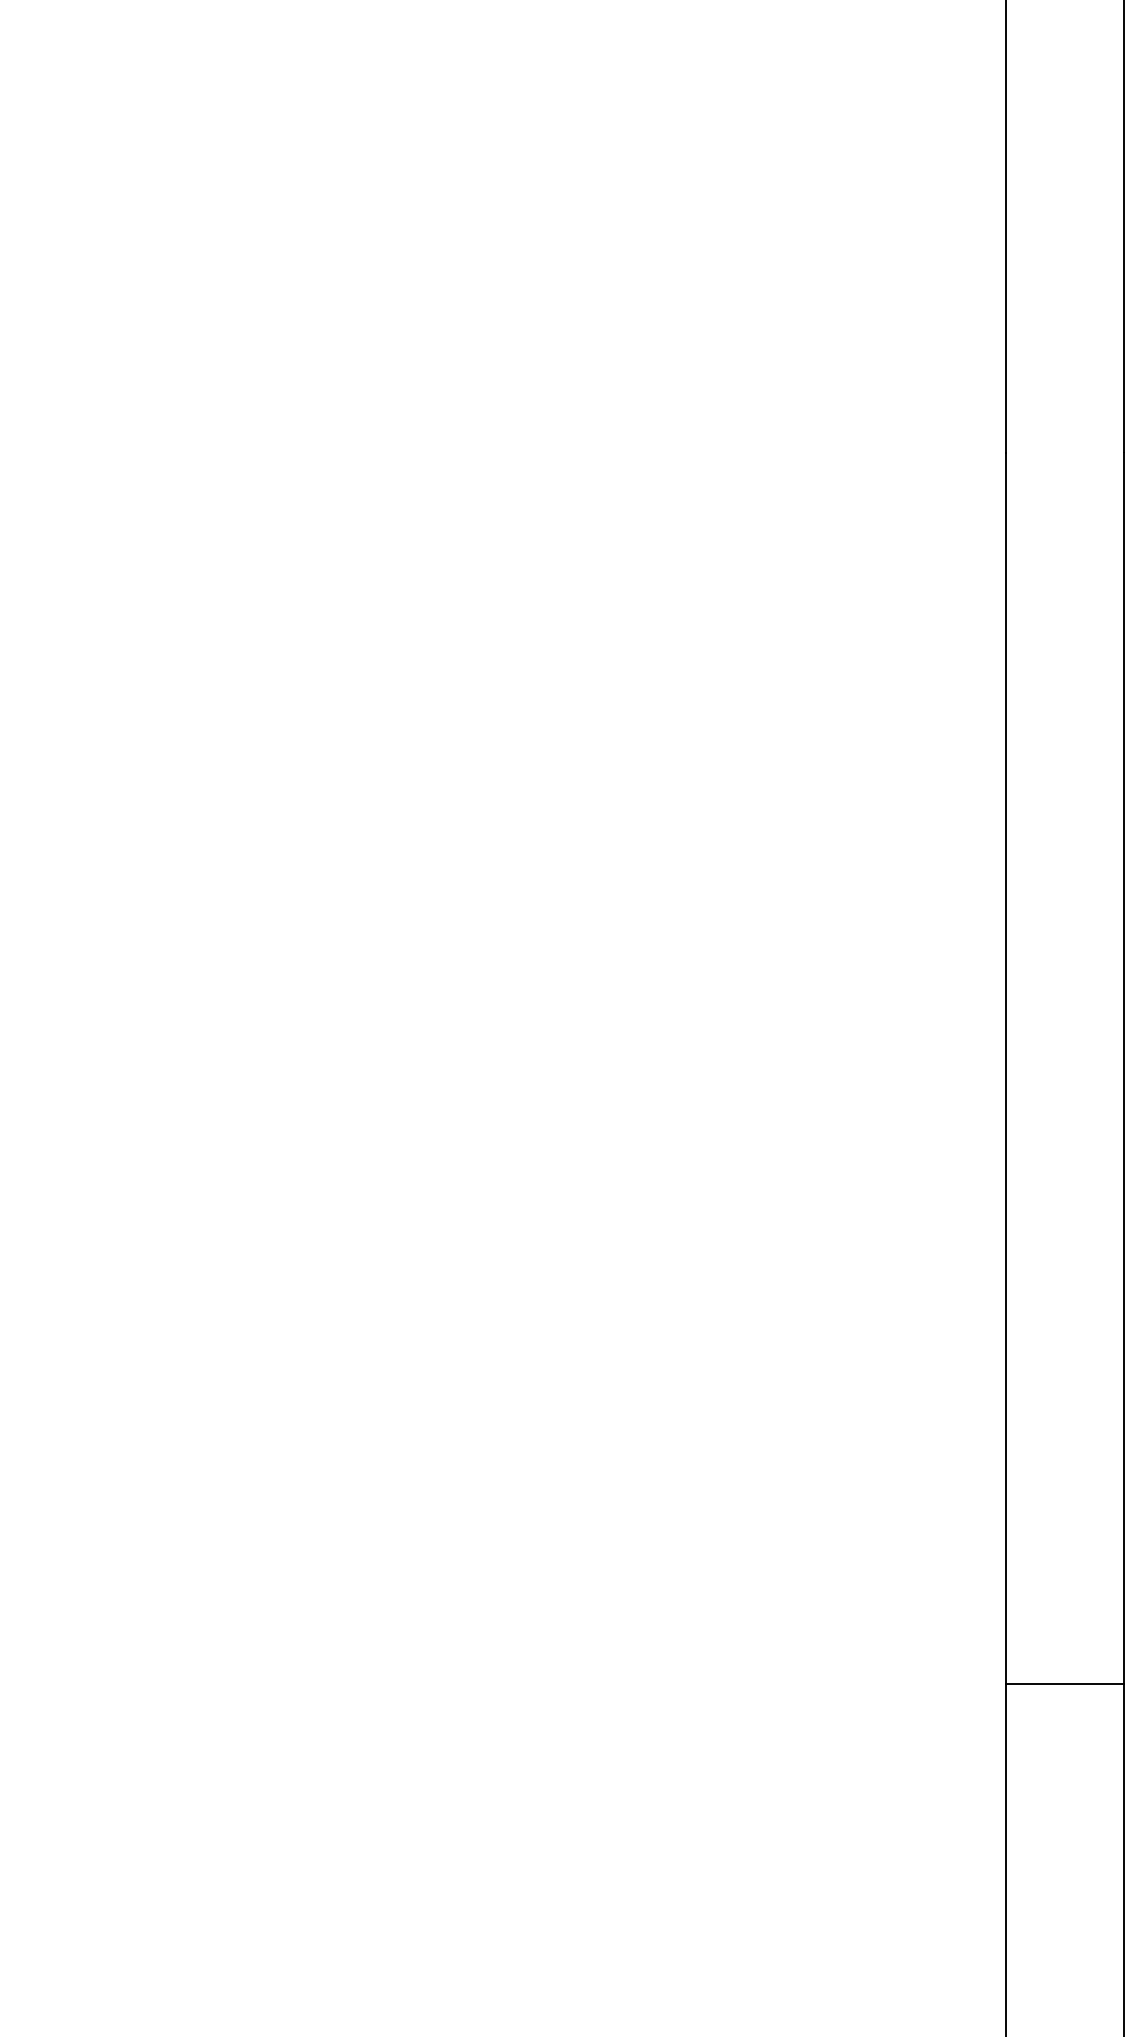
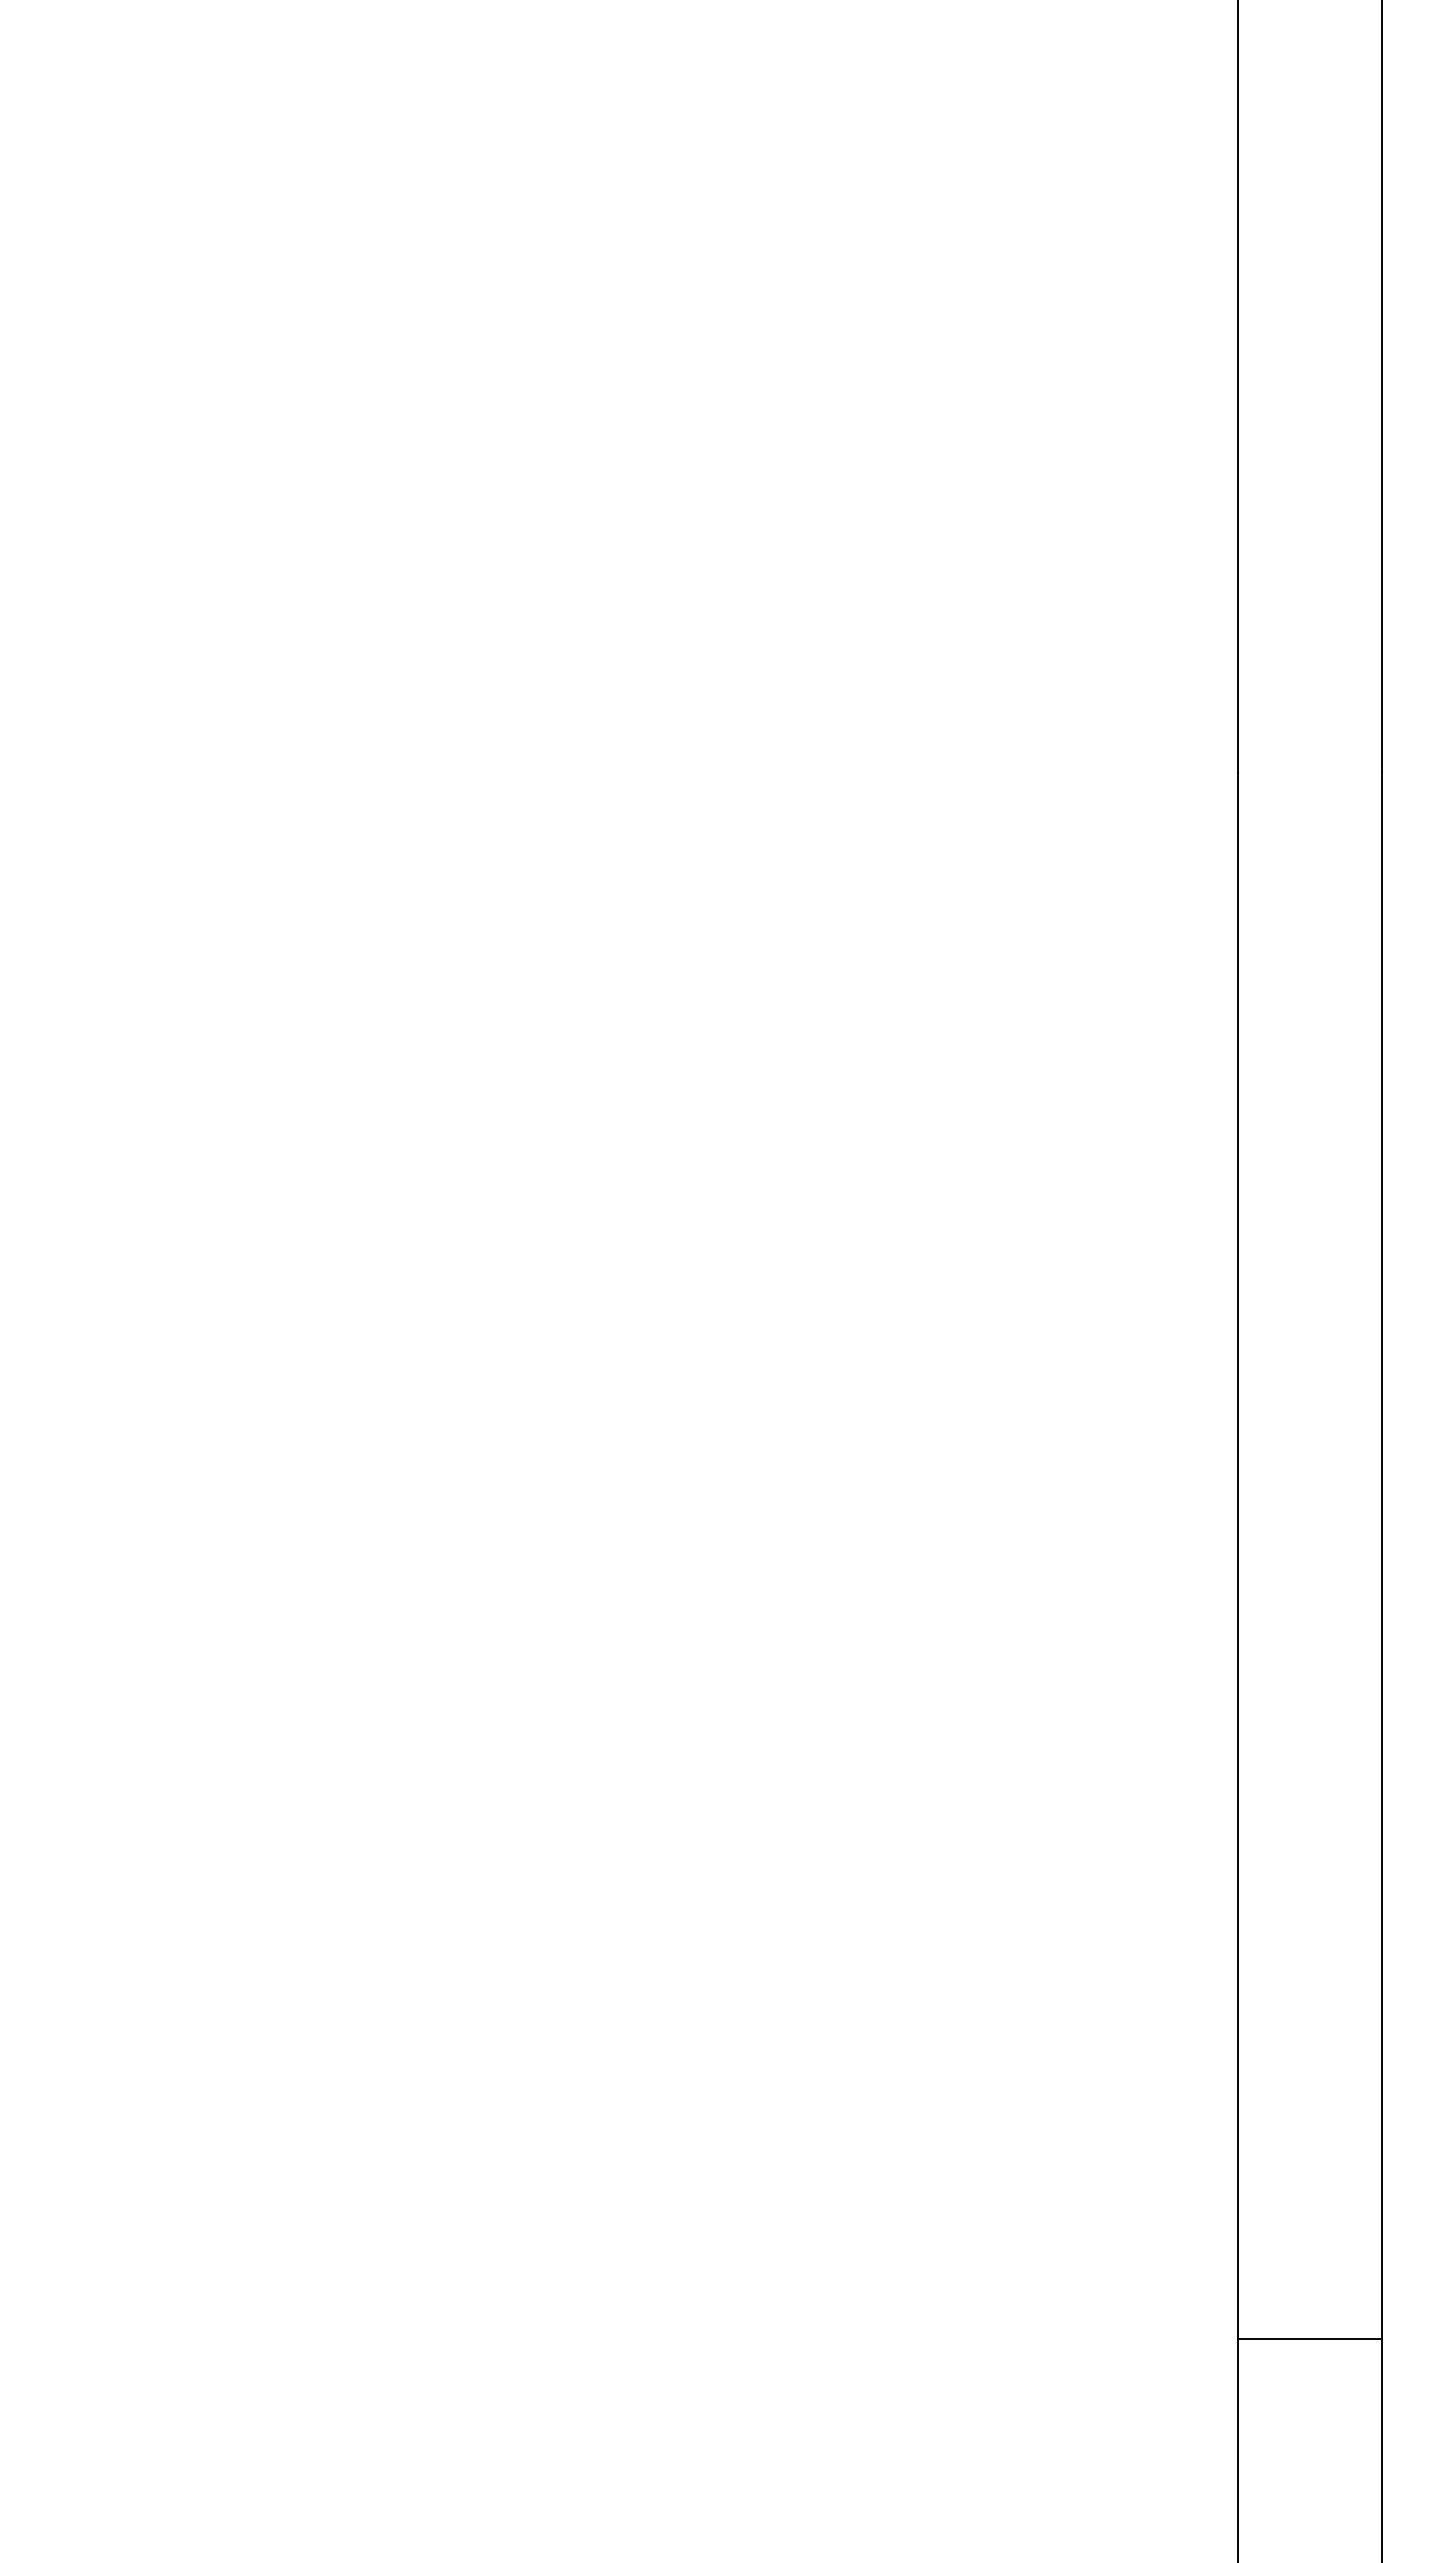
line: (1065, 1683) -> (1309, 2338), moved

